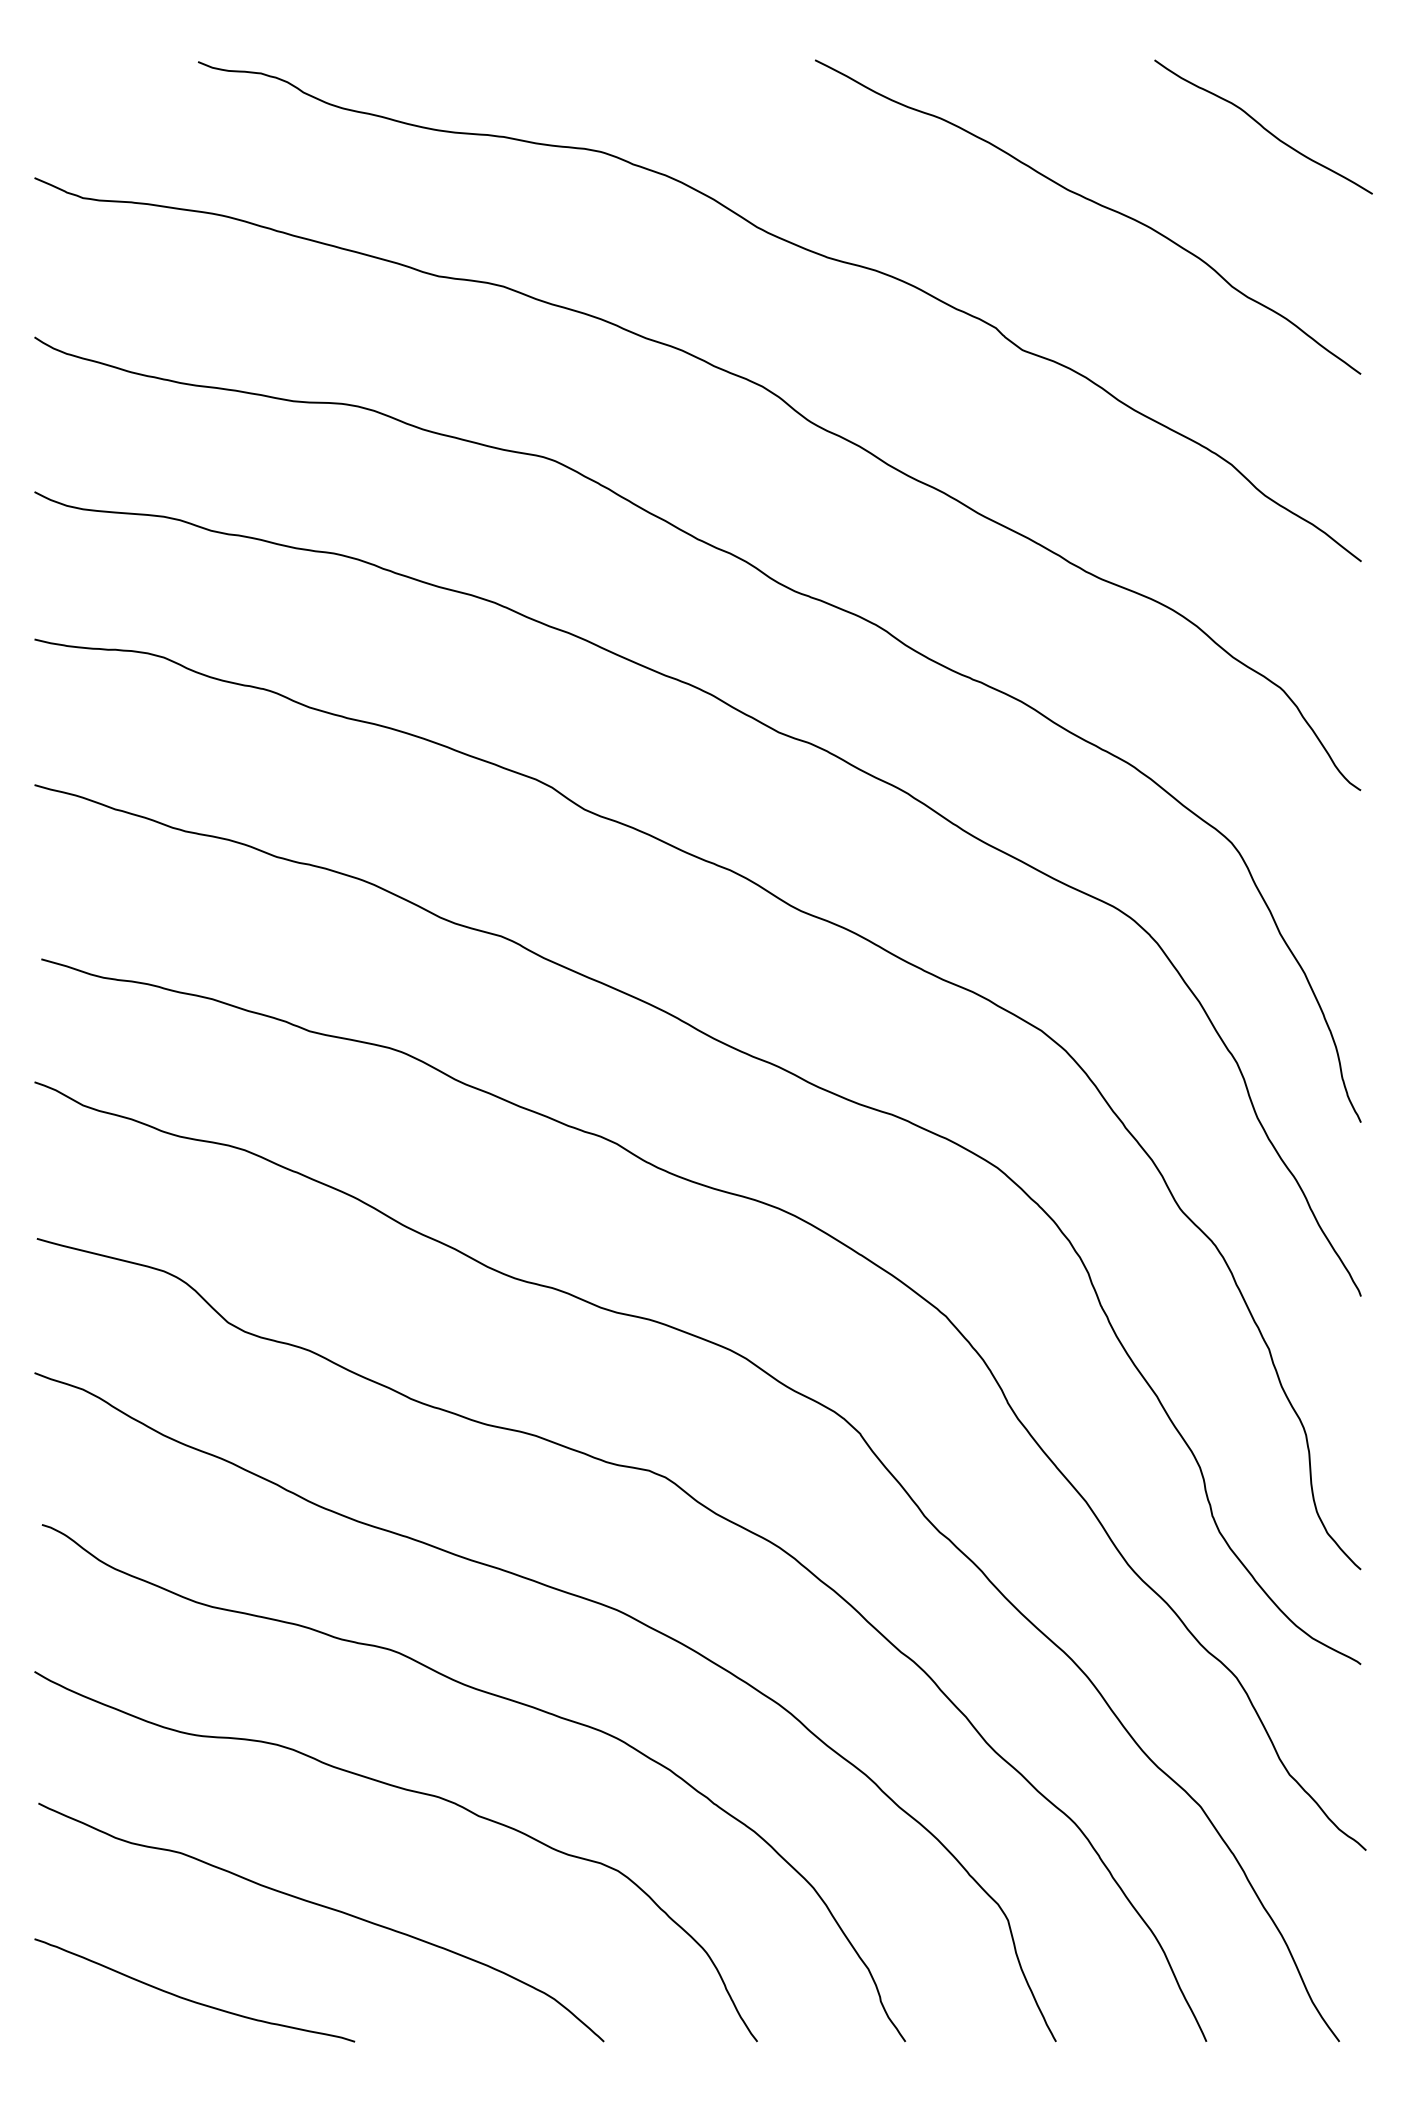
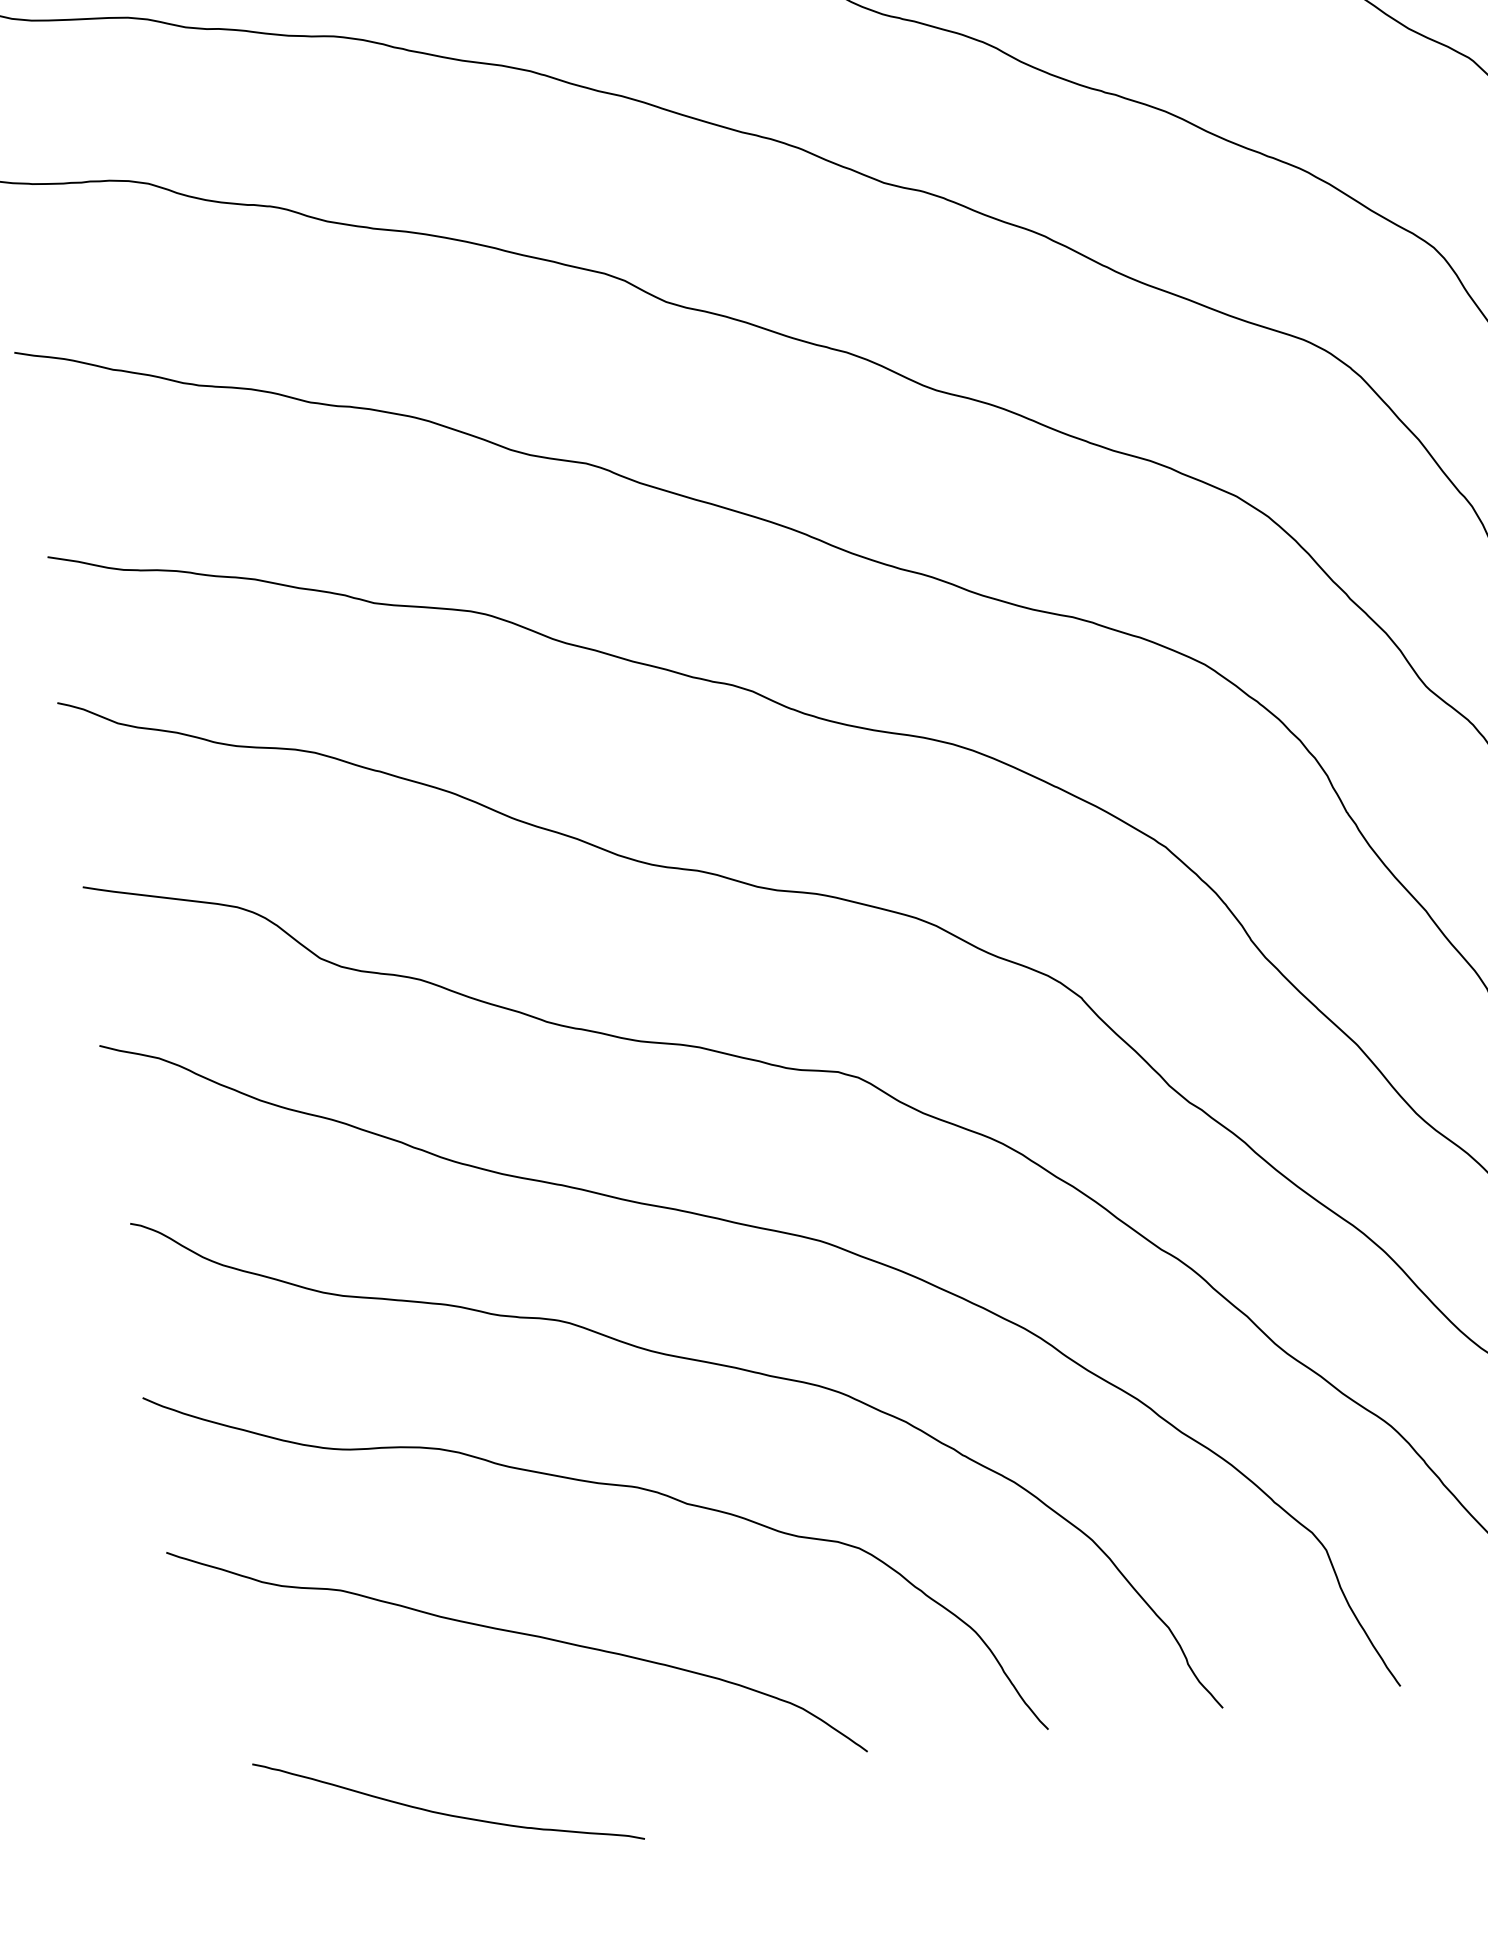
curve: (190, 1999) -> (444, 1812), moved

